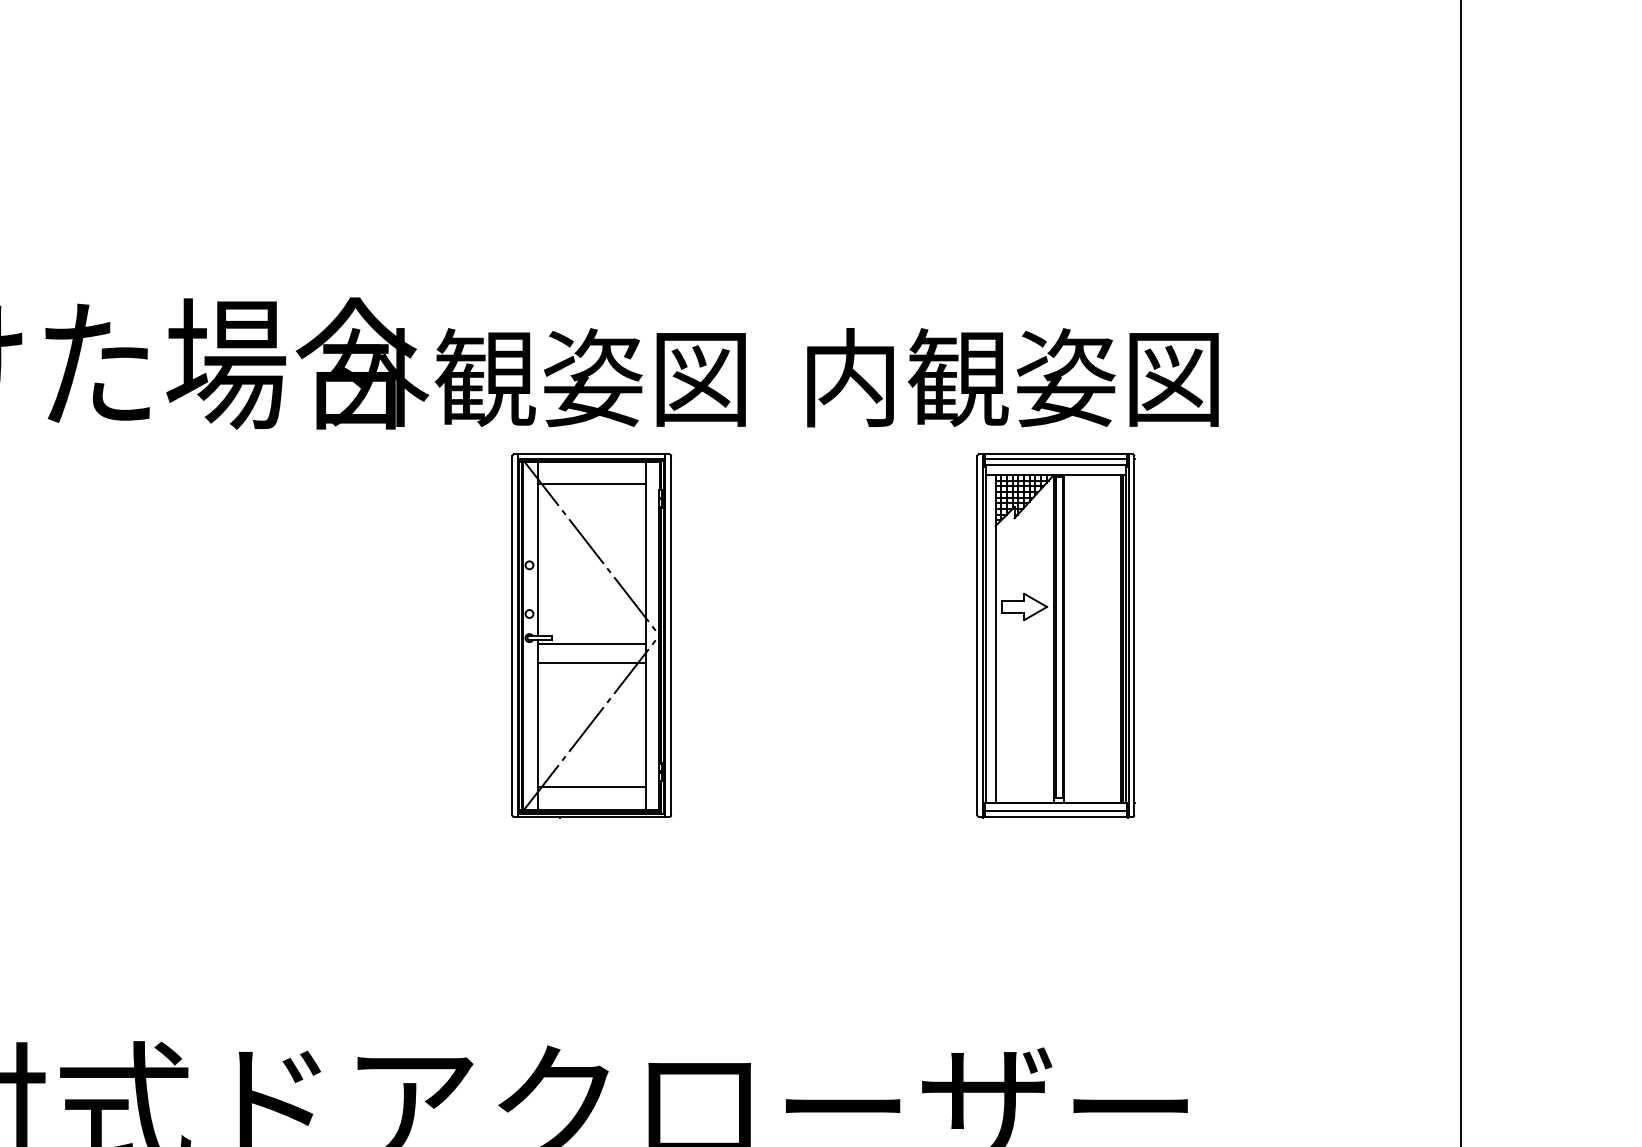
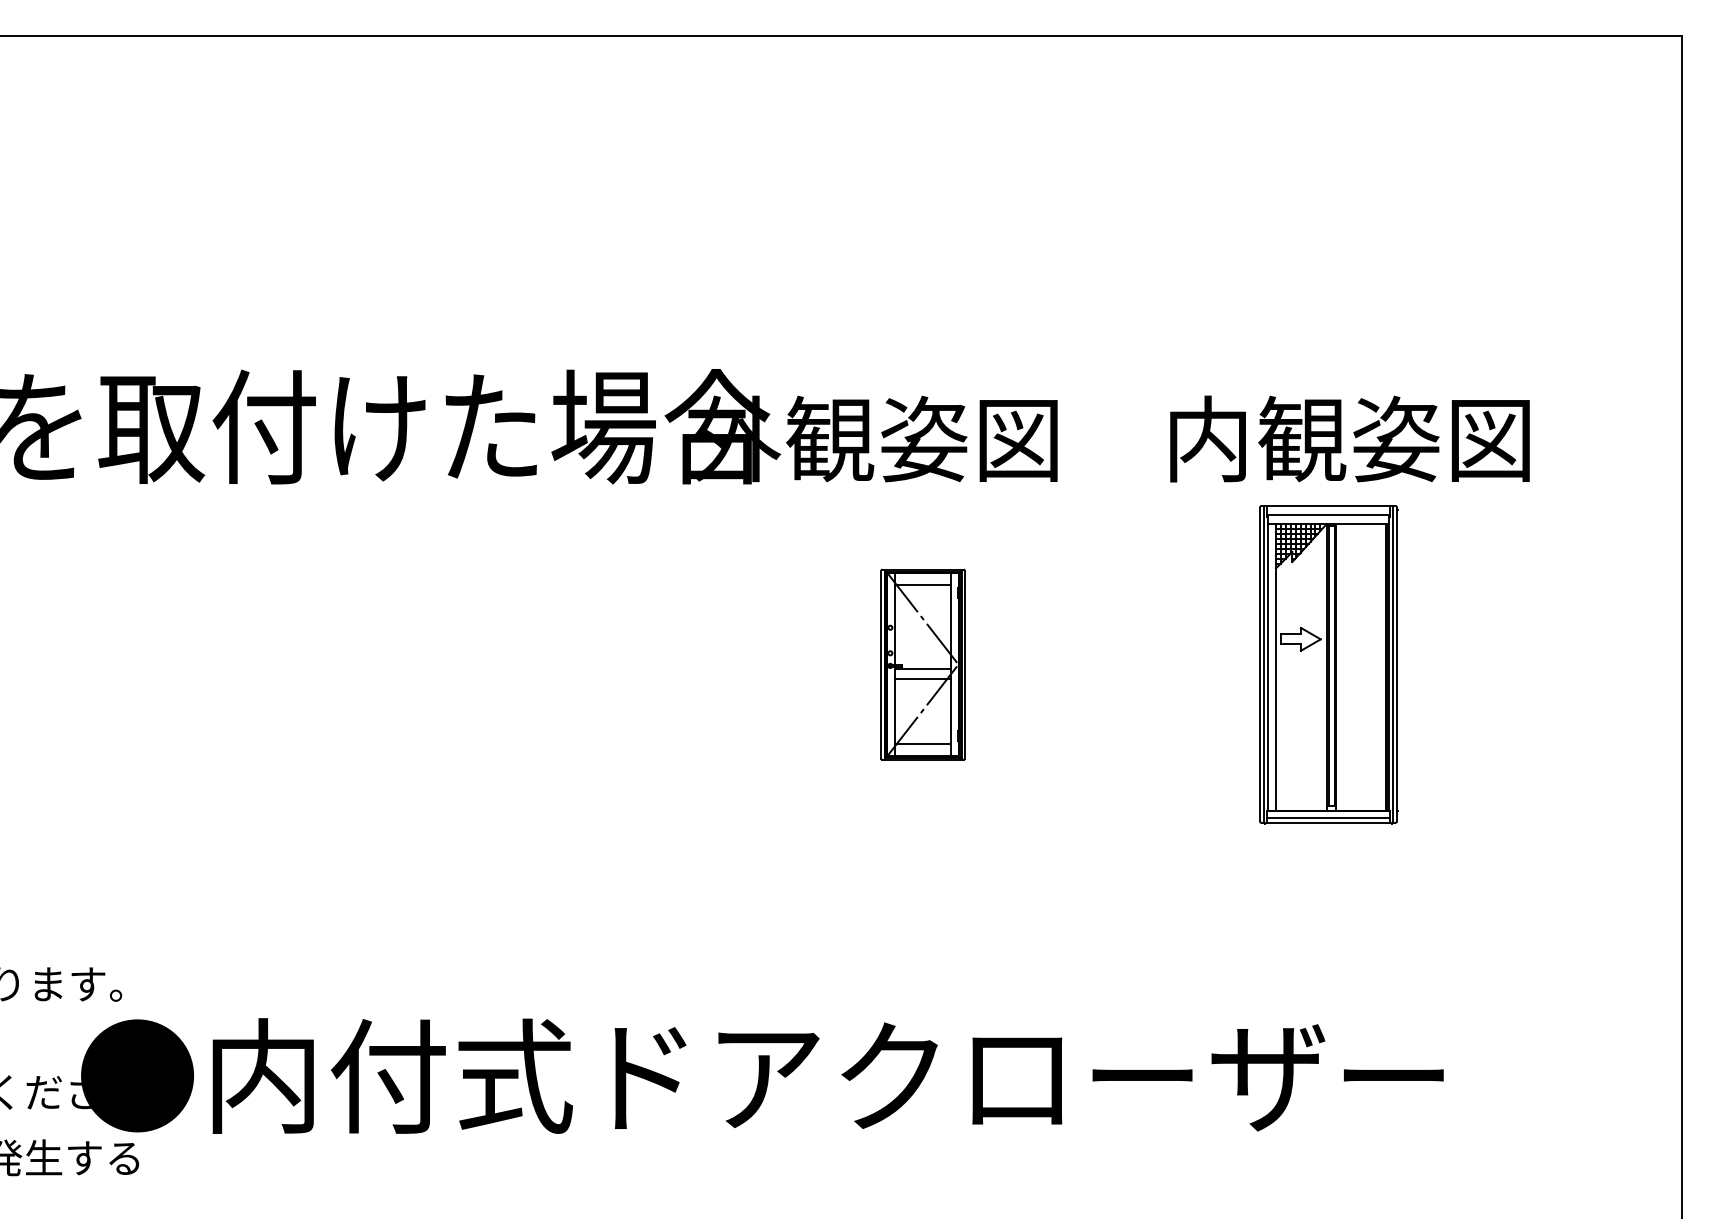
text: (1012, 377) -> (1349, 438), moved
line: (1055, 459) -> (1328, 510), removed
part: (591, 635) -> (922, 664), size x0.6

